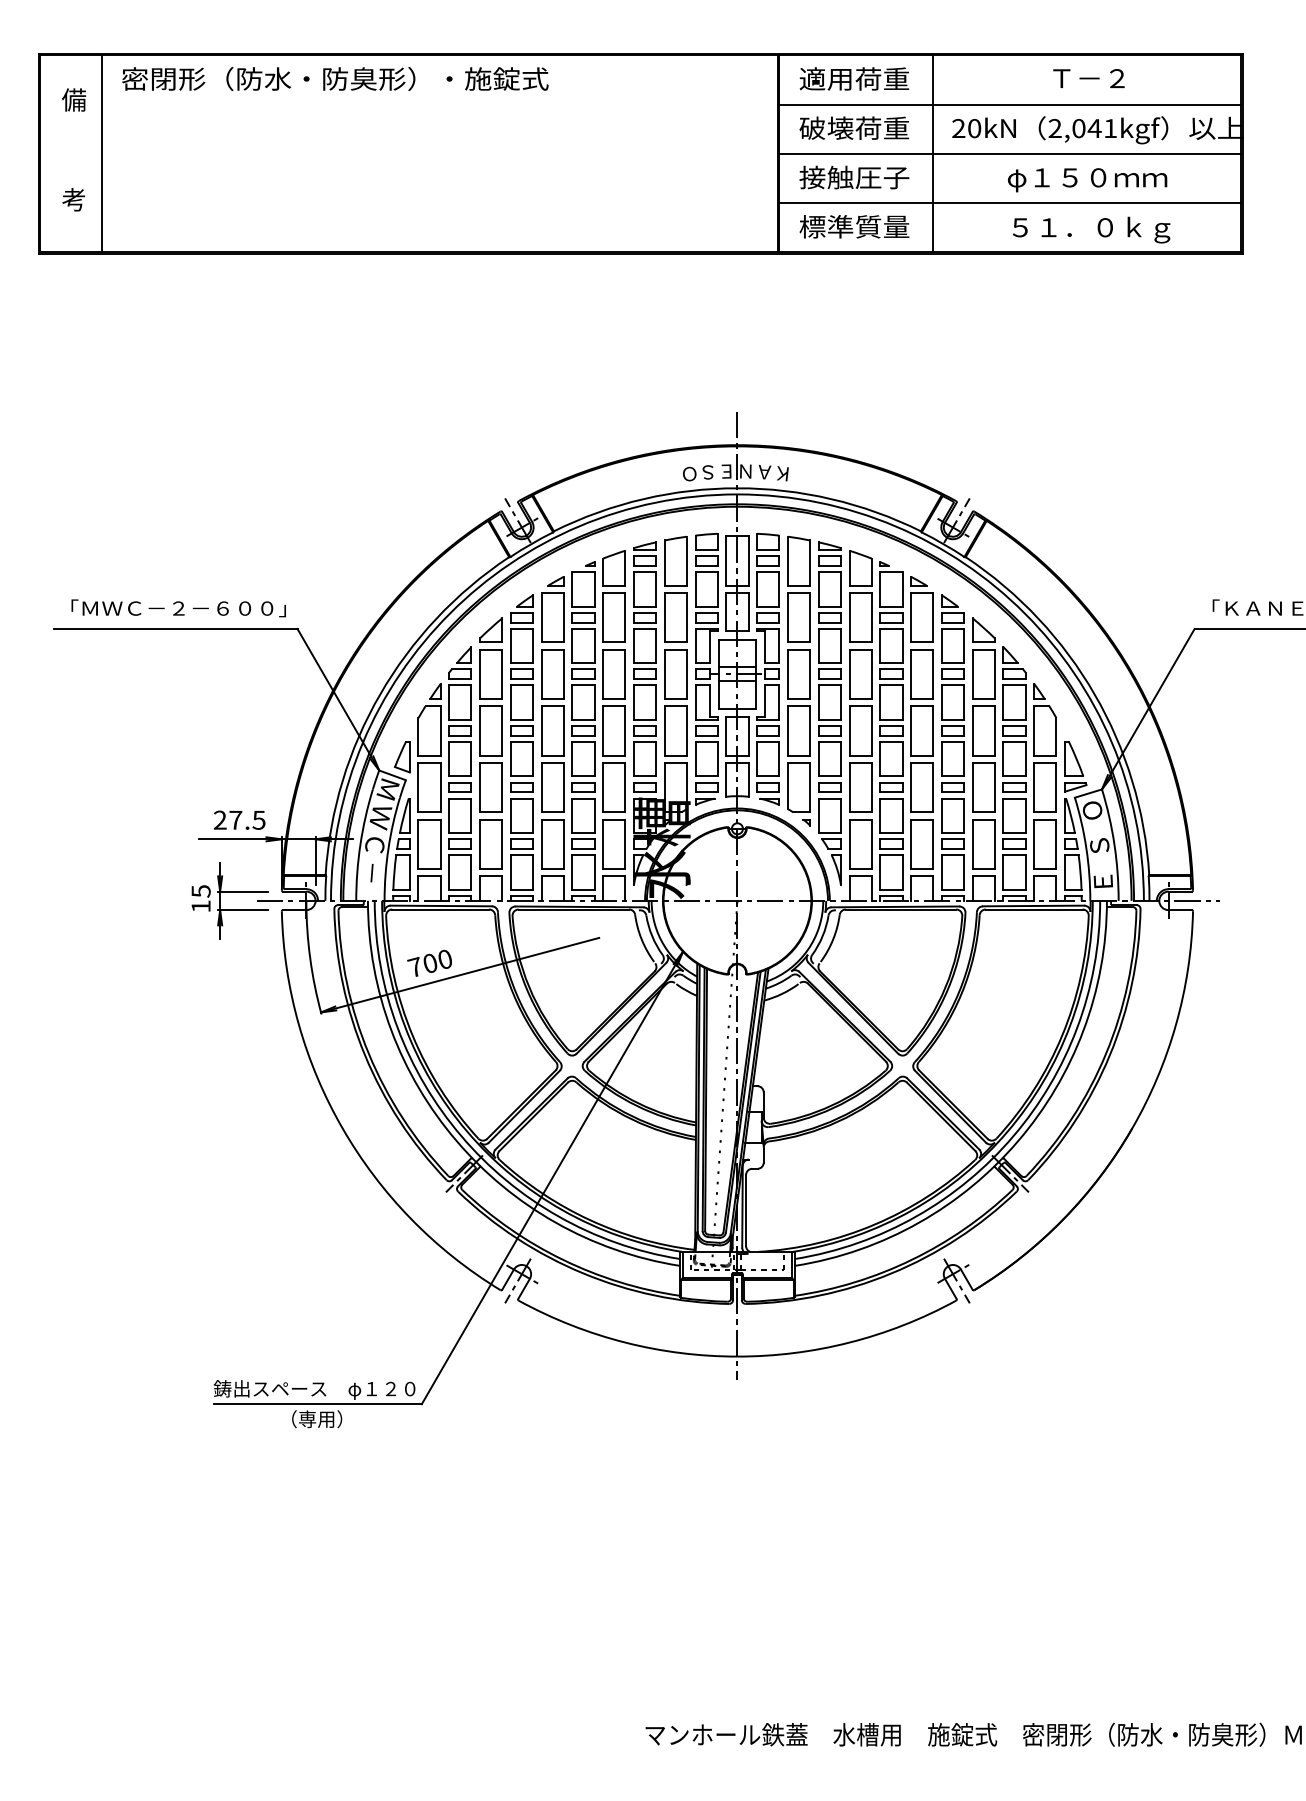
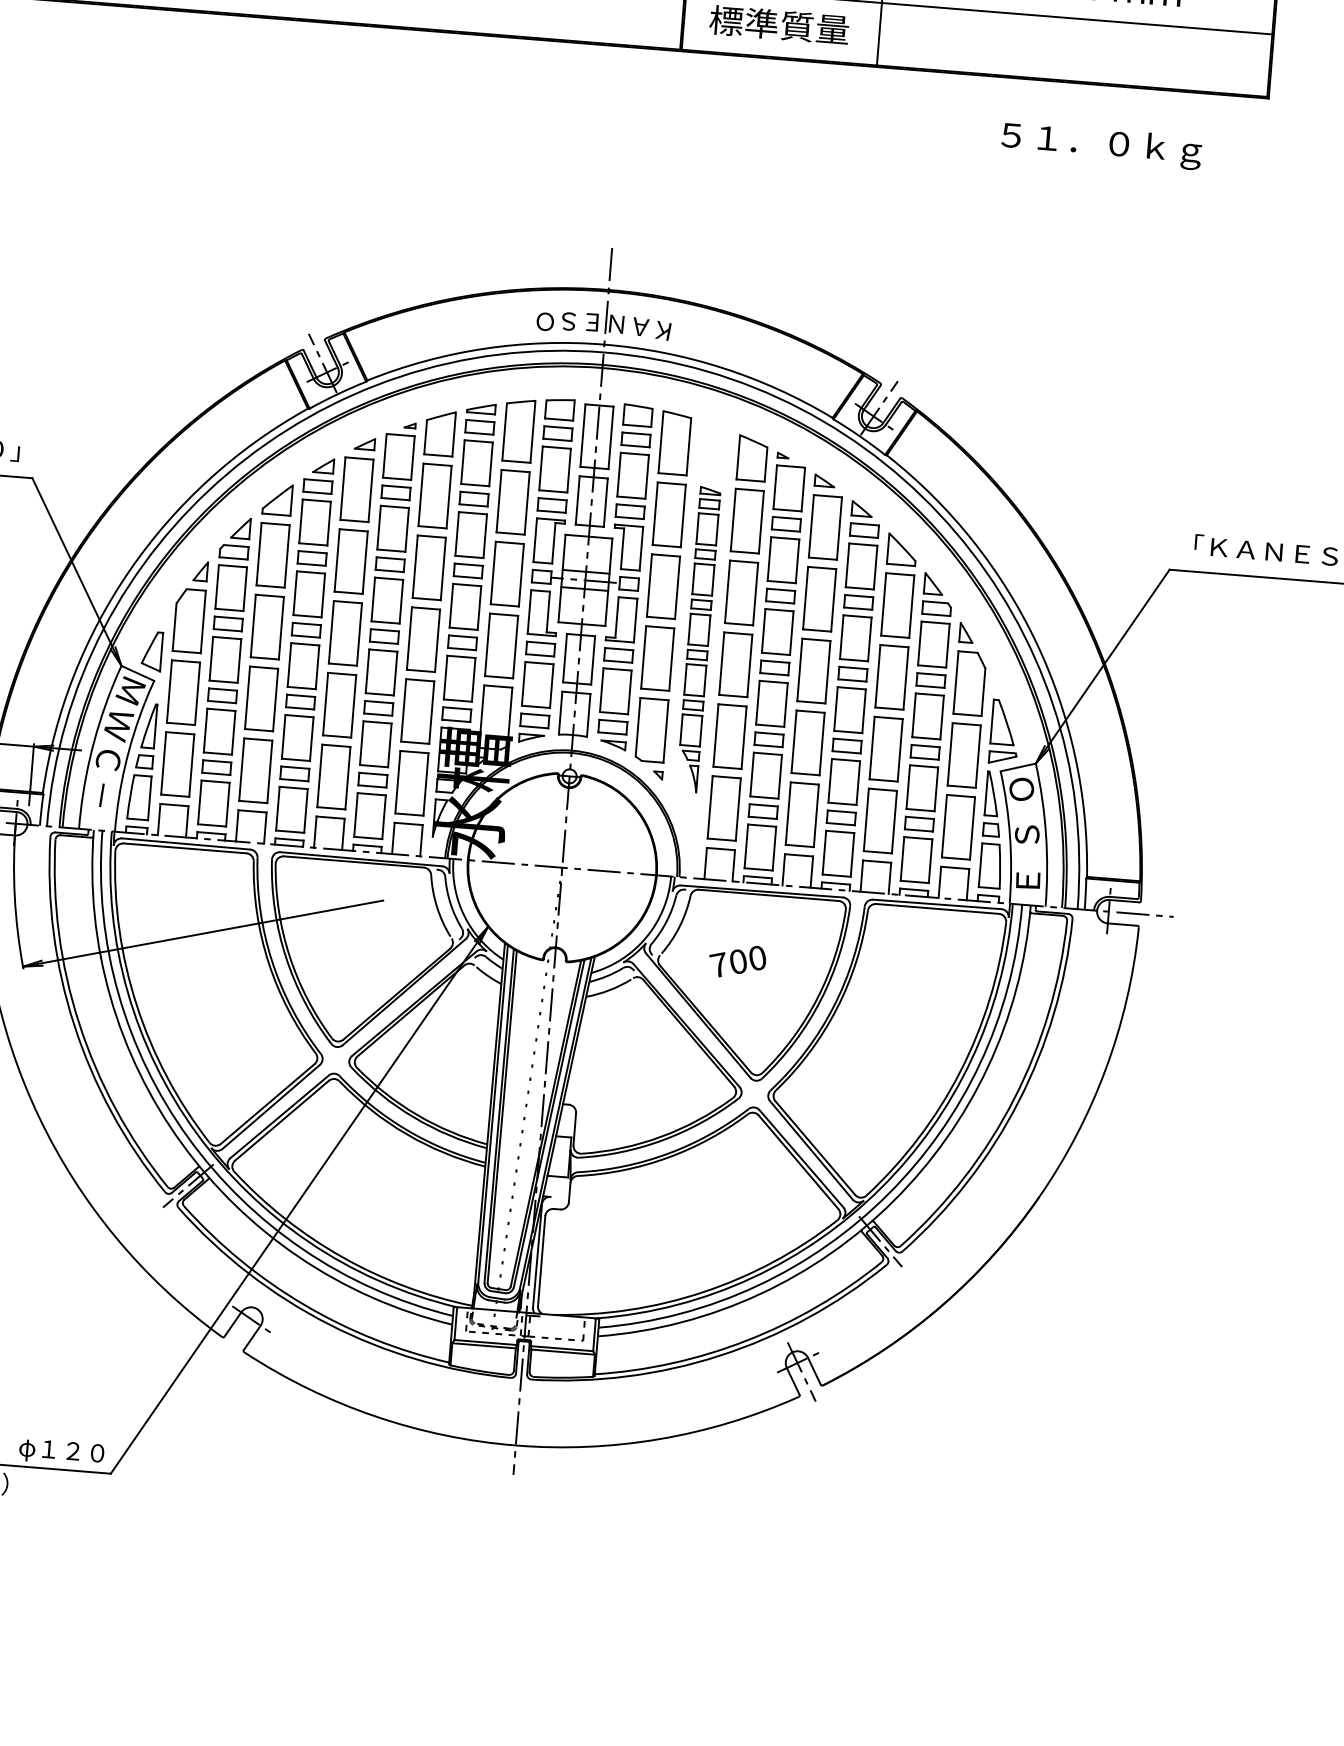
text: (1091, 229) -> (1101, 145), moved
part: (829, 713) -> (698, 639), size x0.7
text: (429, 962) -> (737, 960), moved
line: (517, 1280) -> (244, 1326), removed

